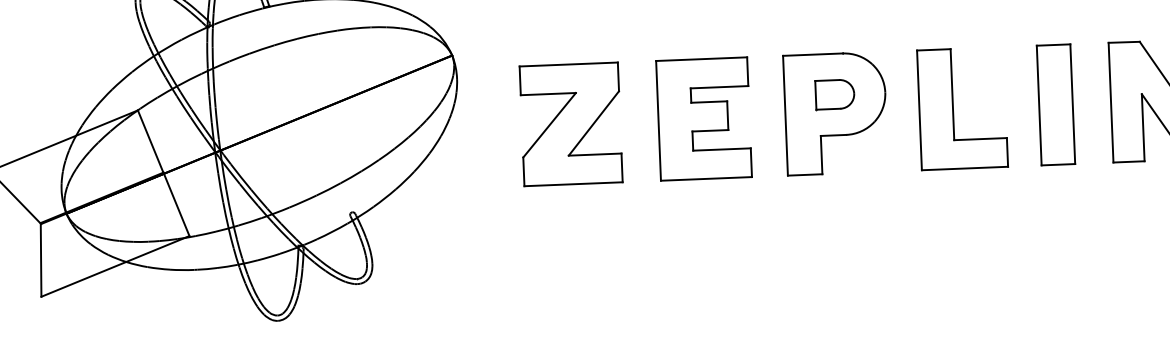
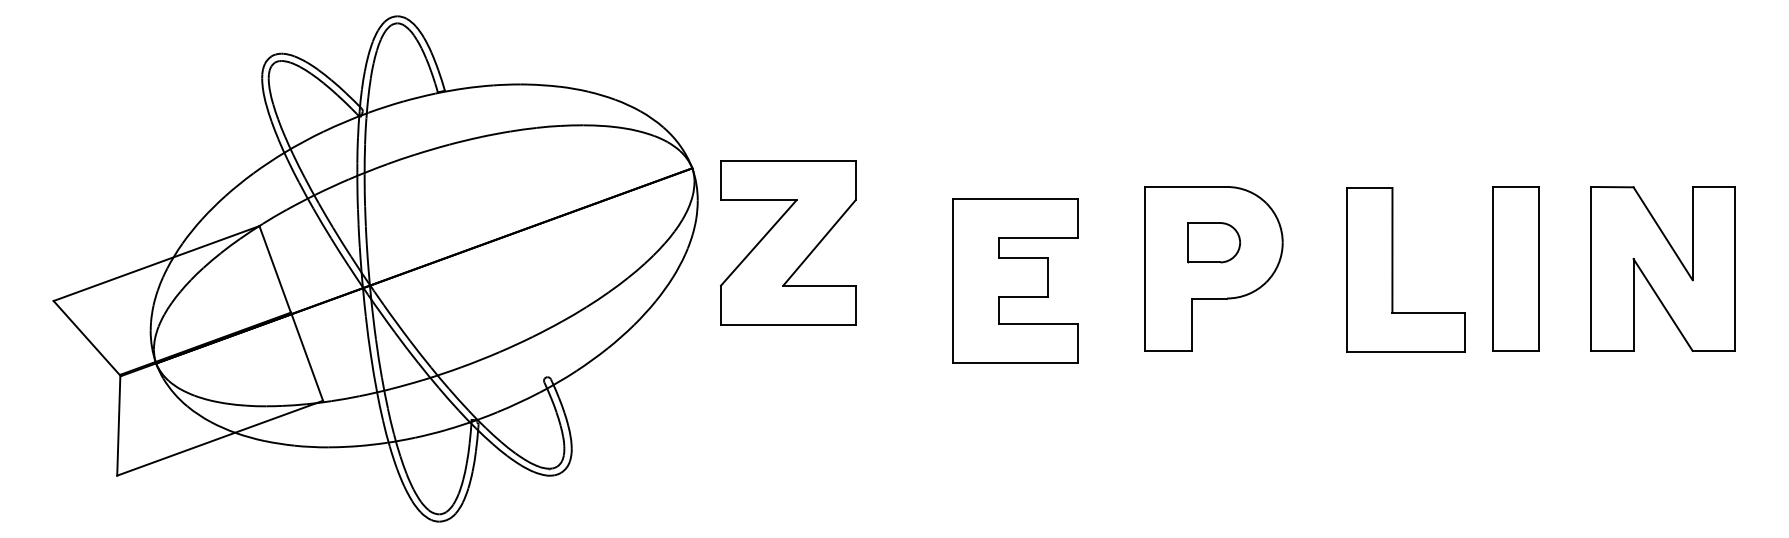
part: (953, 108) -> (1393, 269), moved
part: (704, 118) -> (1015, 280), moved
part: (571, 124) -> (788, 242), moved

